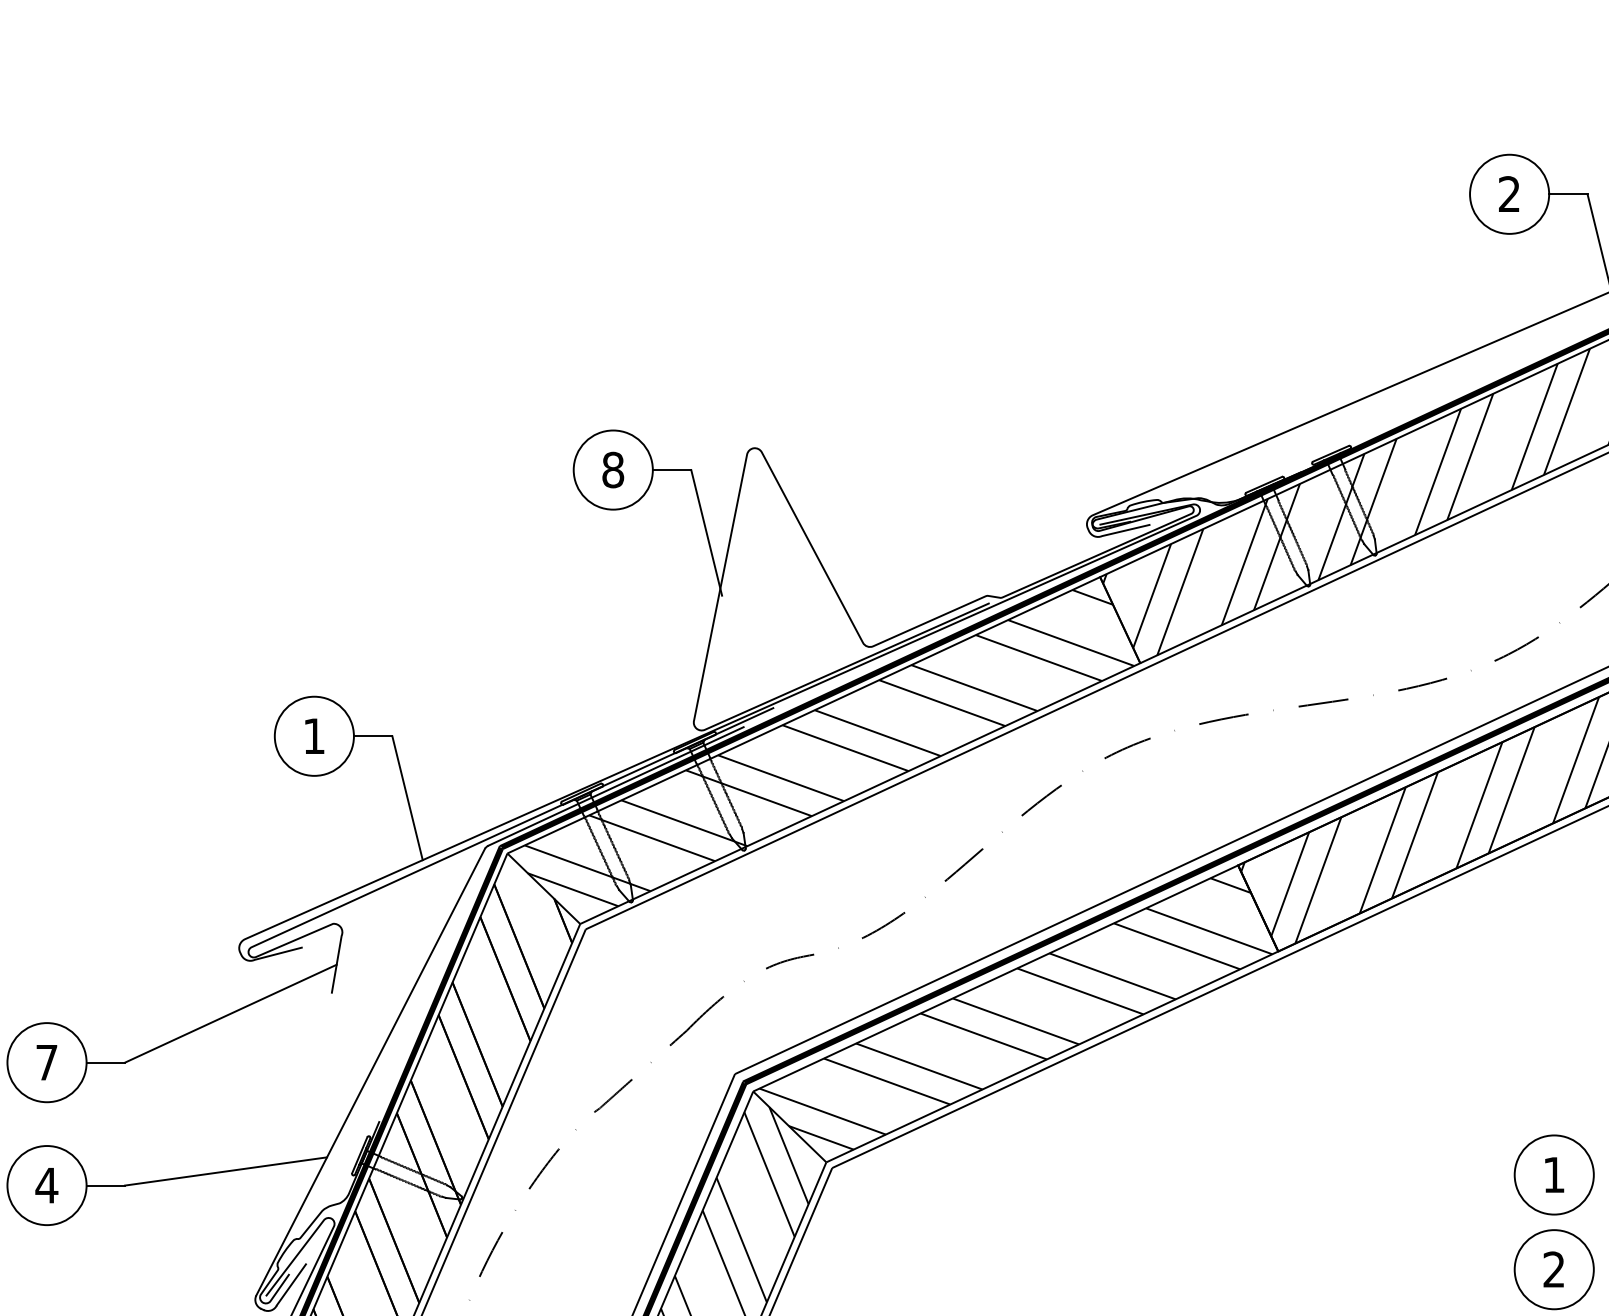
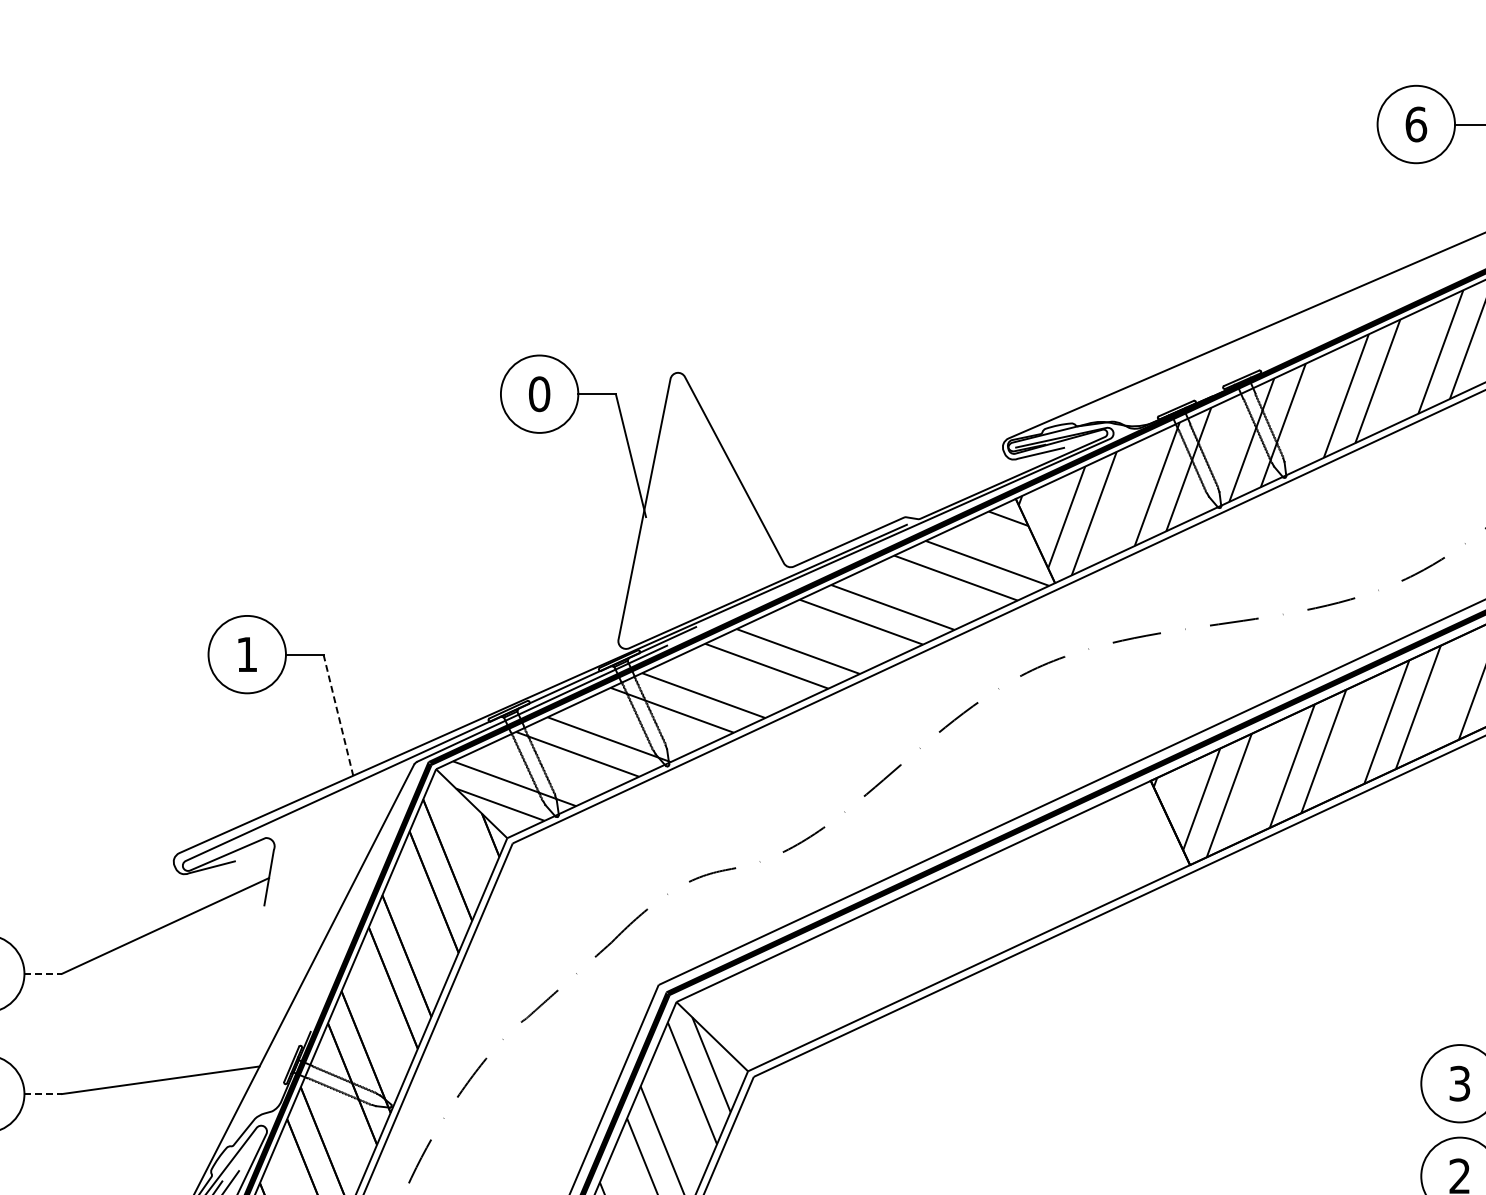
text: (1509, 194) -> (1416, 124), 2 -> 6
text: (613, 470) -> (539, 394), 8 -> 0
line: (407, 798) -> (338, 715), solid -> dashed
hatch: (1015, 1013) -> (933, 925), removed
line: (106, 1062) -> (43, 973), solid -> dashed
text: (1553, 1174) -> (1459, 1083), 1 -> 3
line: (106, 1185) -> (43, 1093), solid -> dashed

